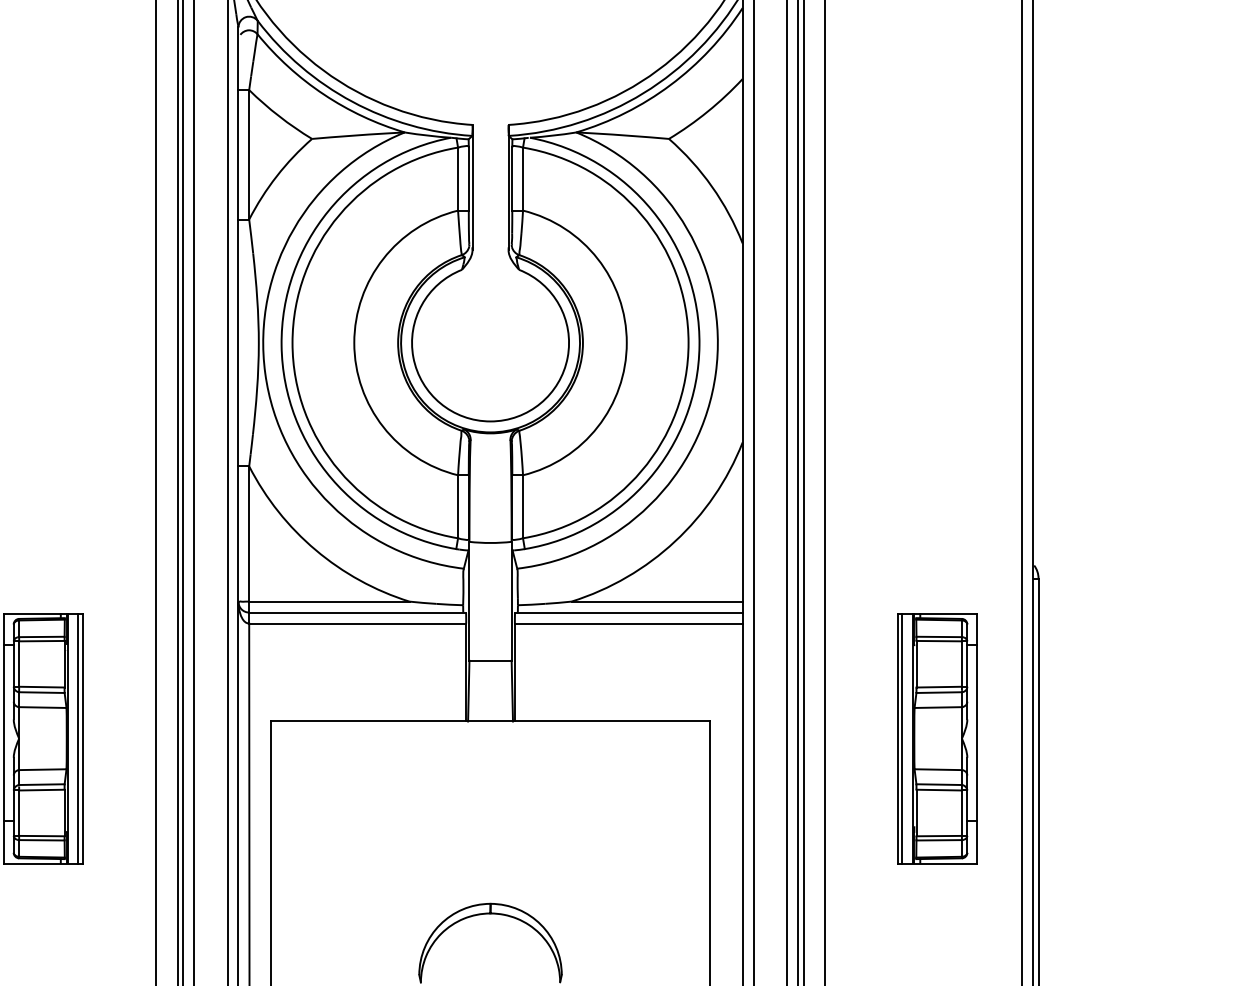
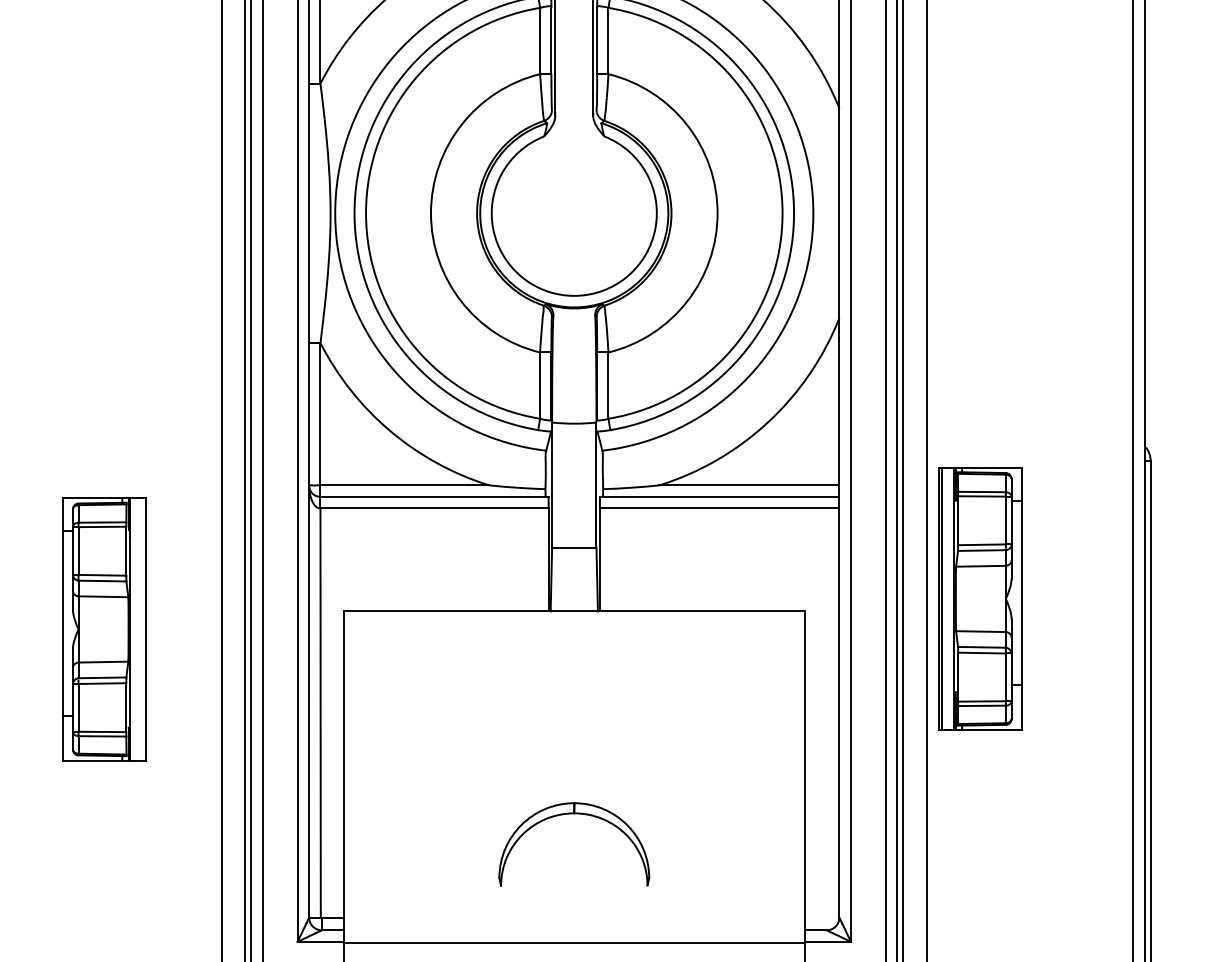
line: (78, 738) -> (140, 629), removed
part: (937, 738) -> (980, 598), moved

